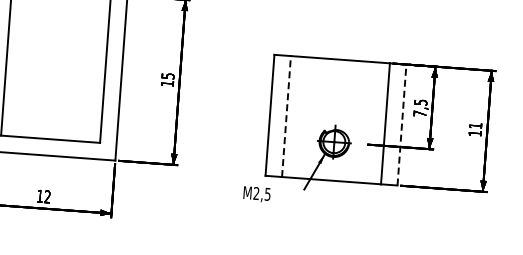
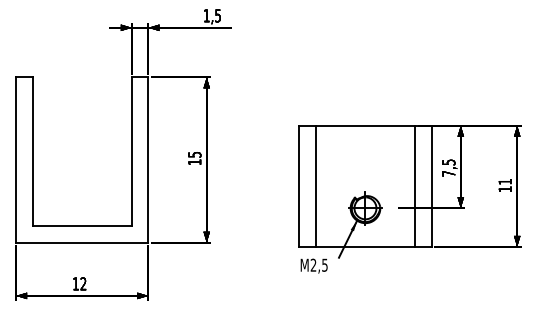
line: (286, 116) -> (315, 186), dashed -> solid
line: (401, 125) -> (431, 186), dashed -> solid
text: (256, 193) -> (313, 265), moved

